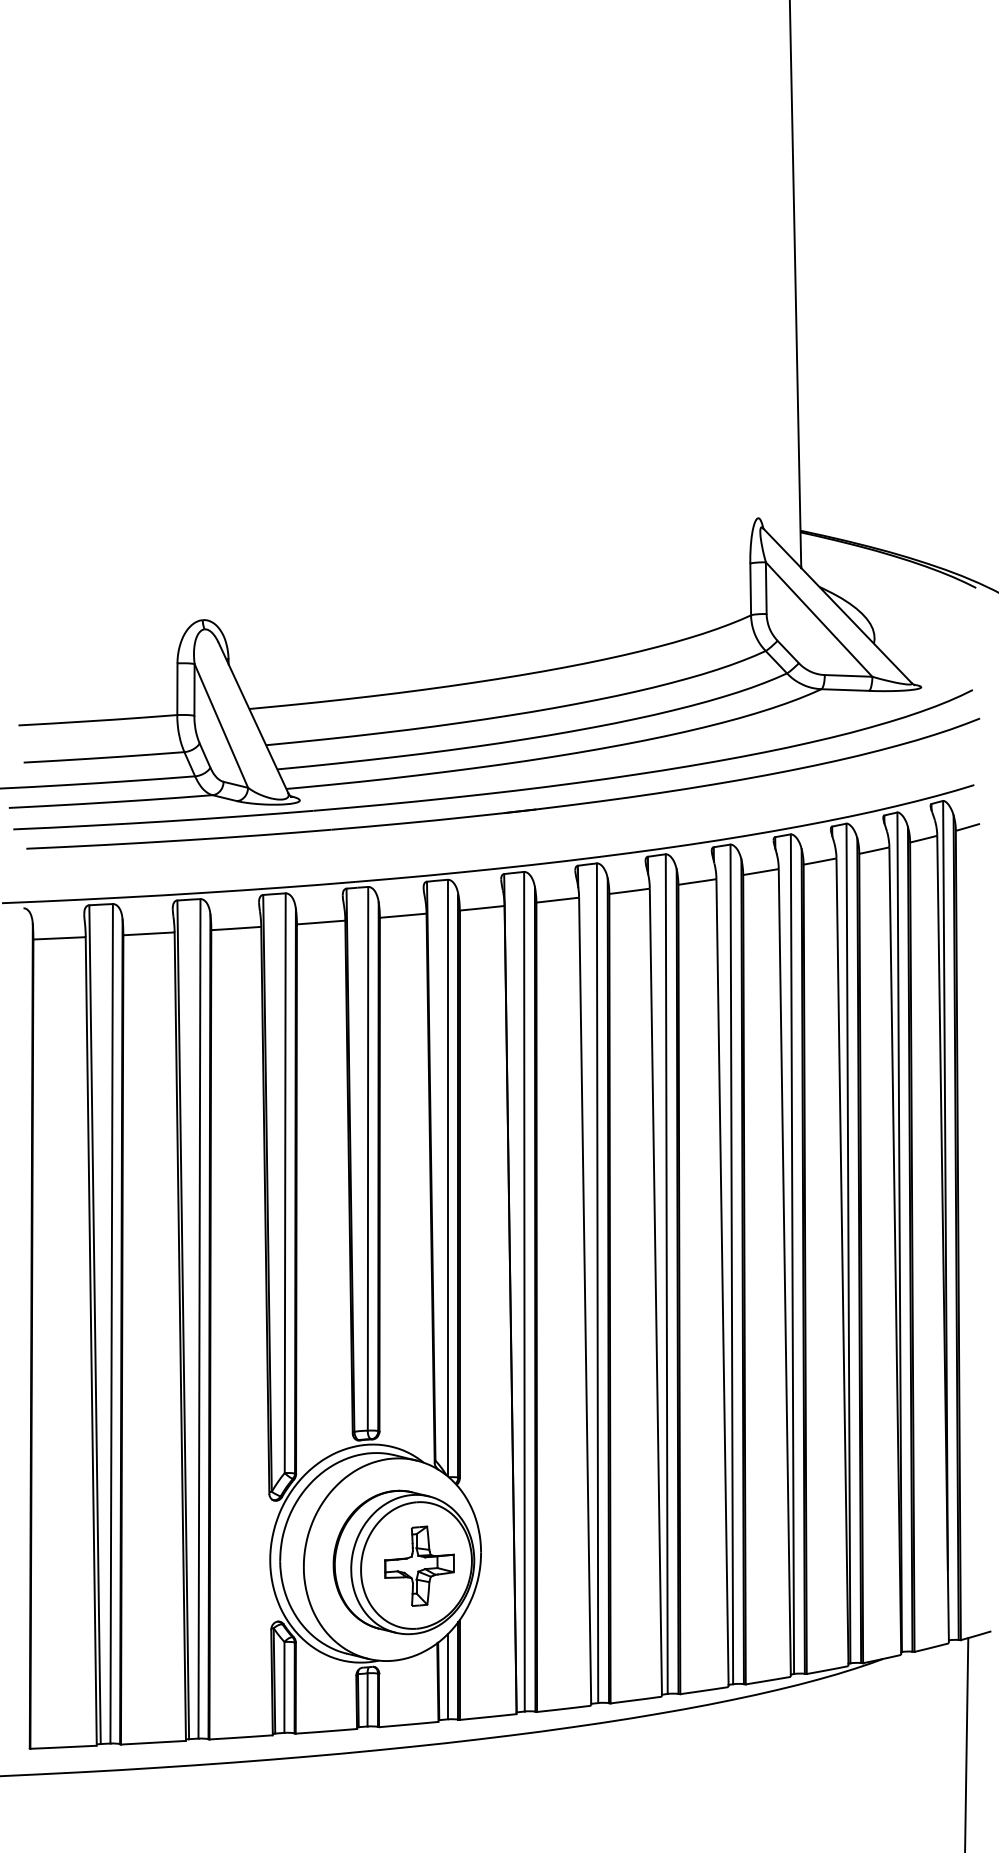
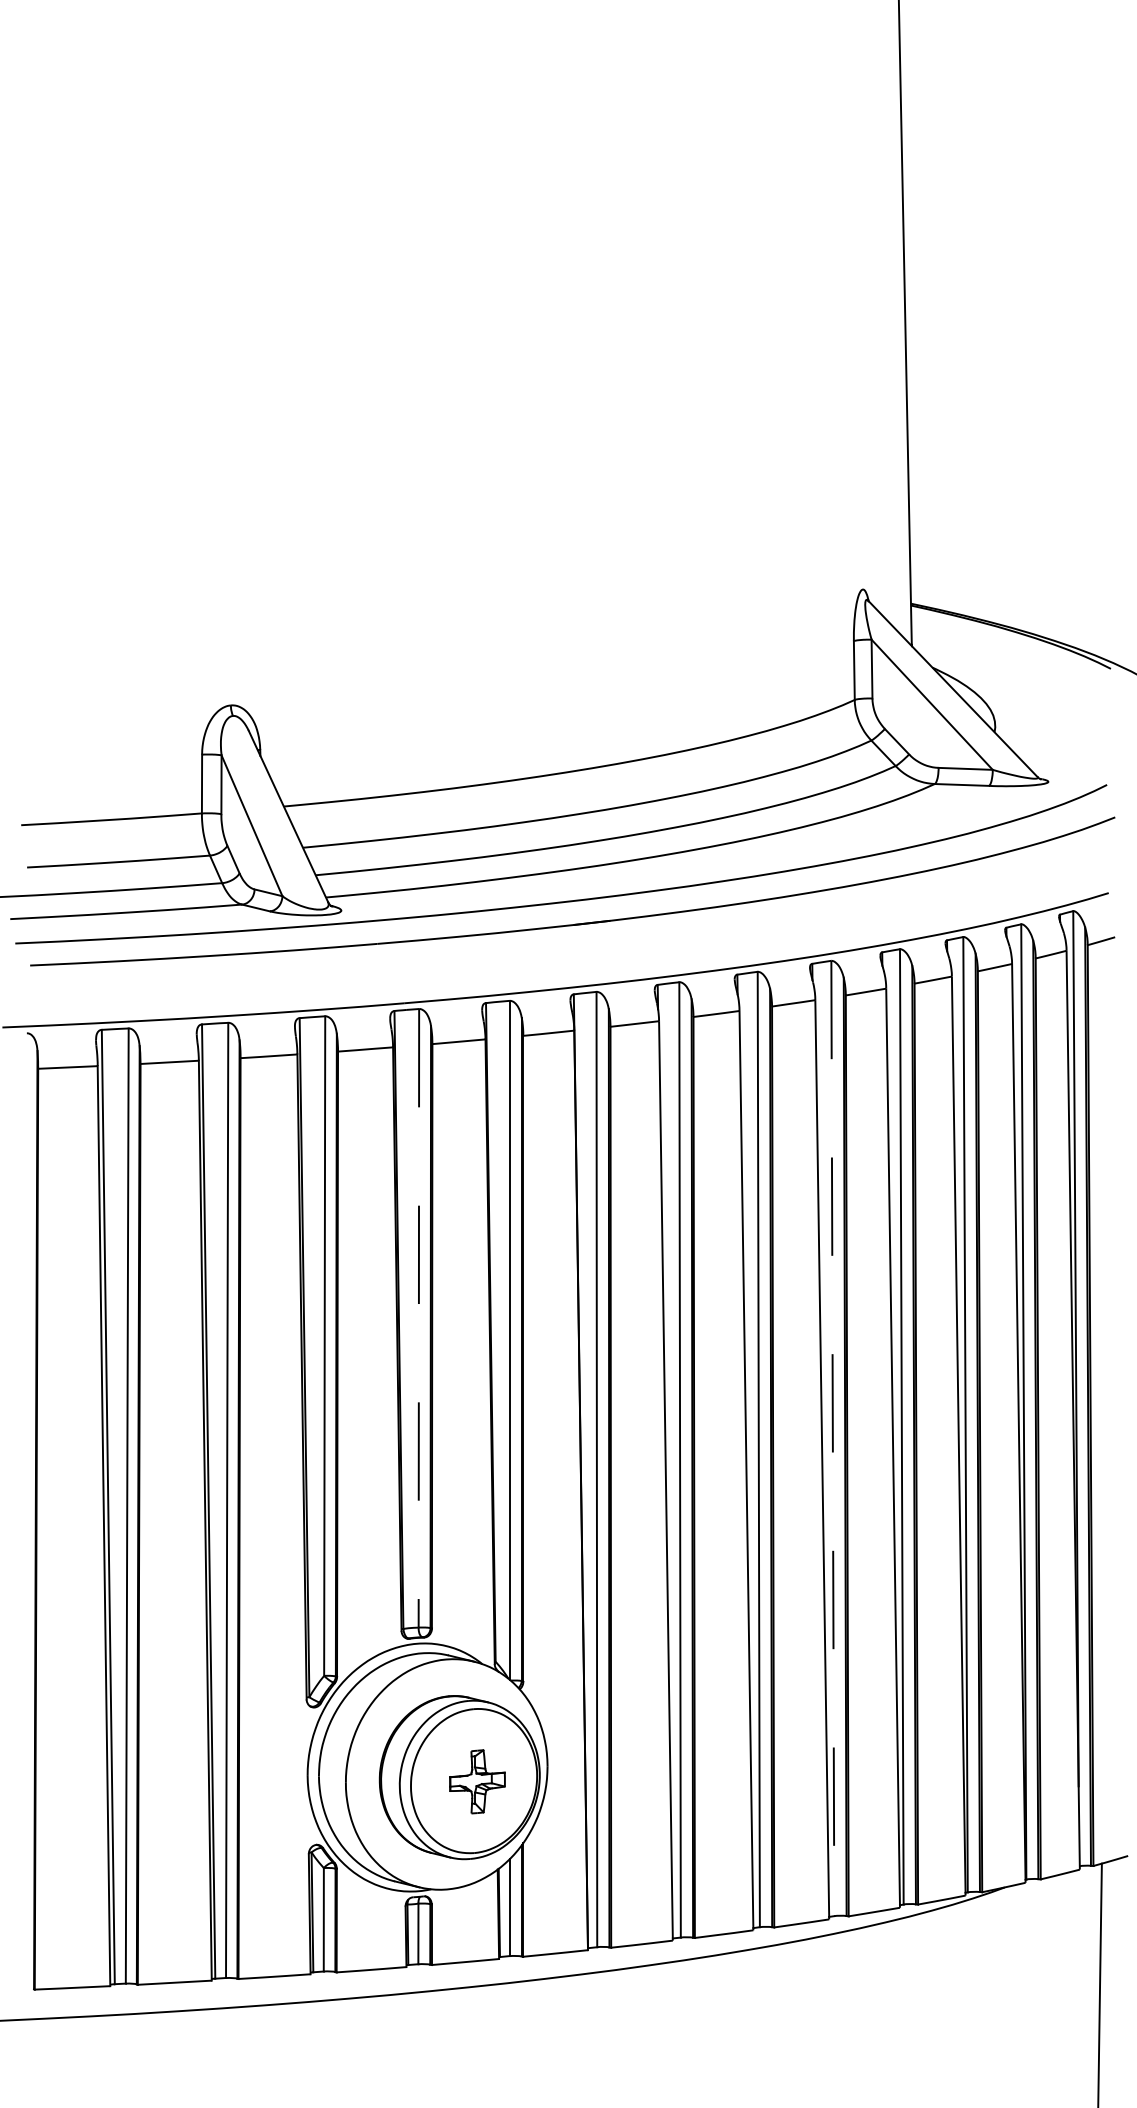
line: (368, 1158) -> (419, 1317), solid -> dashed
line: (731, 1264) -> (832, 1438), solid -> dashed
part: (419, 1565) -> (477, 1781), size x0.7

